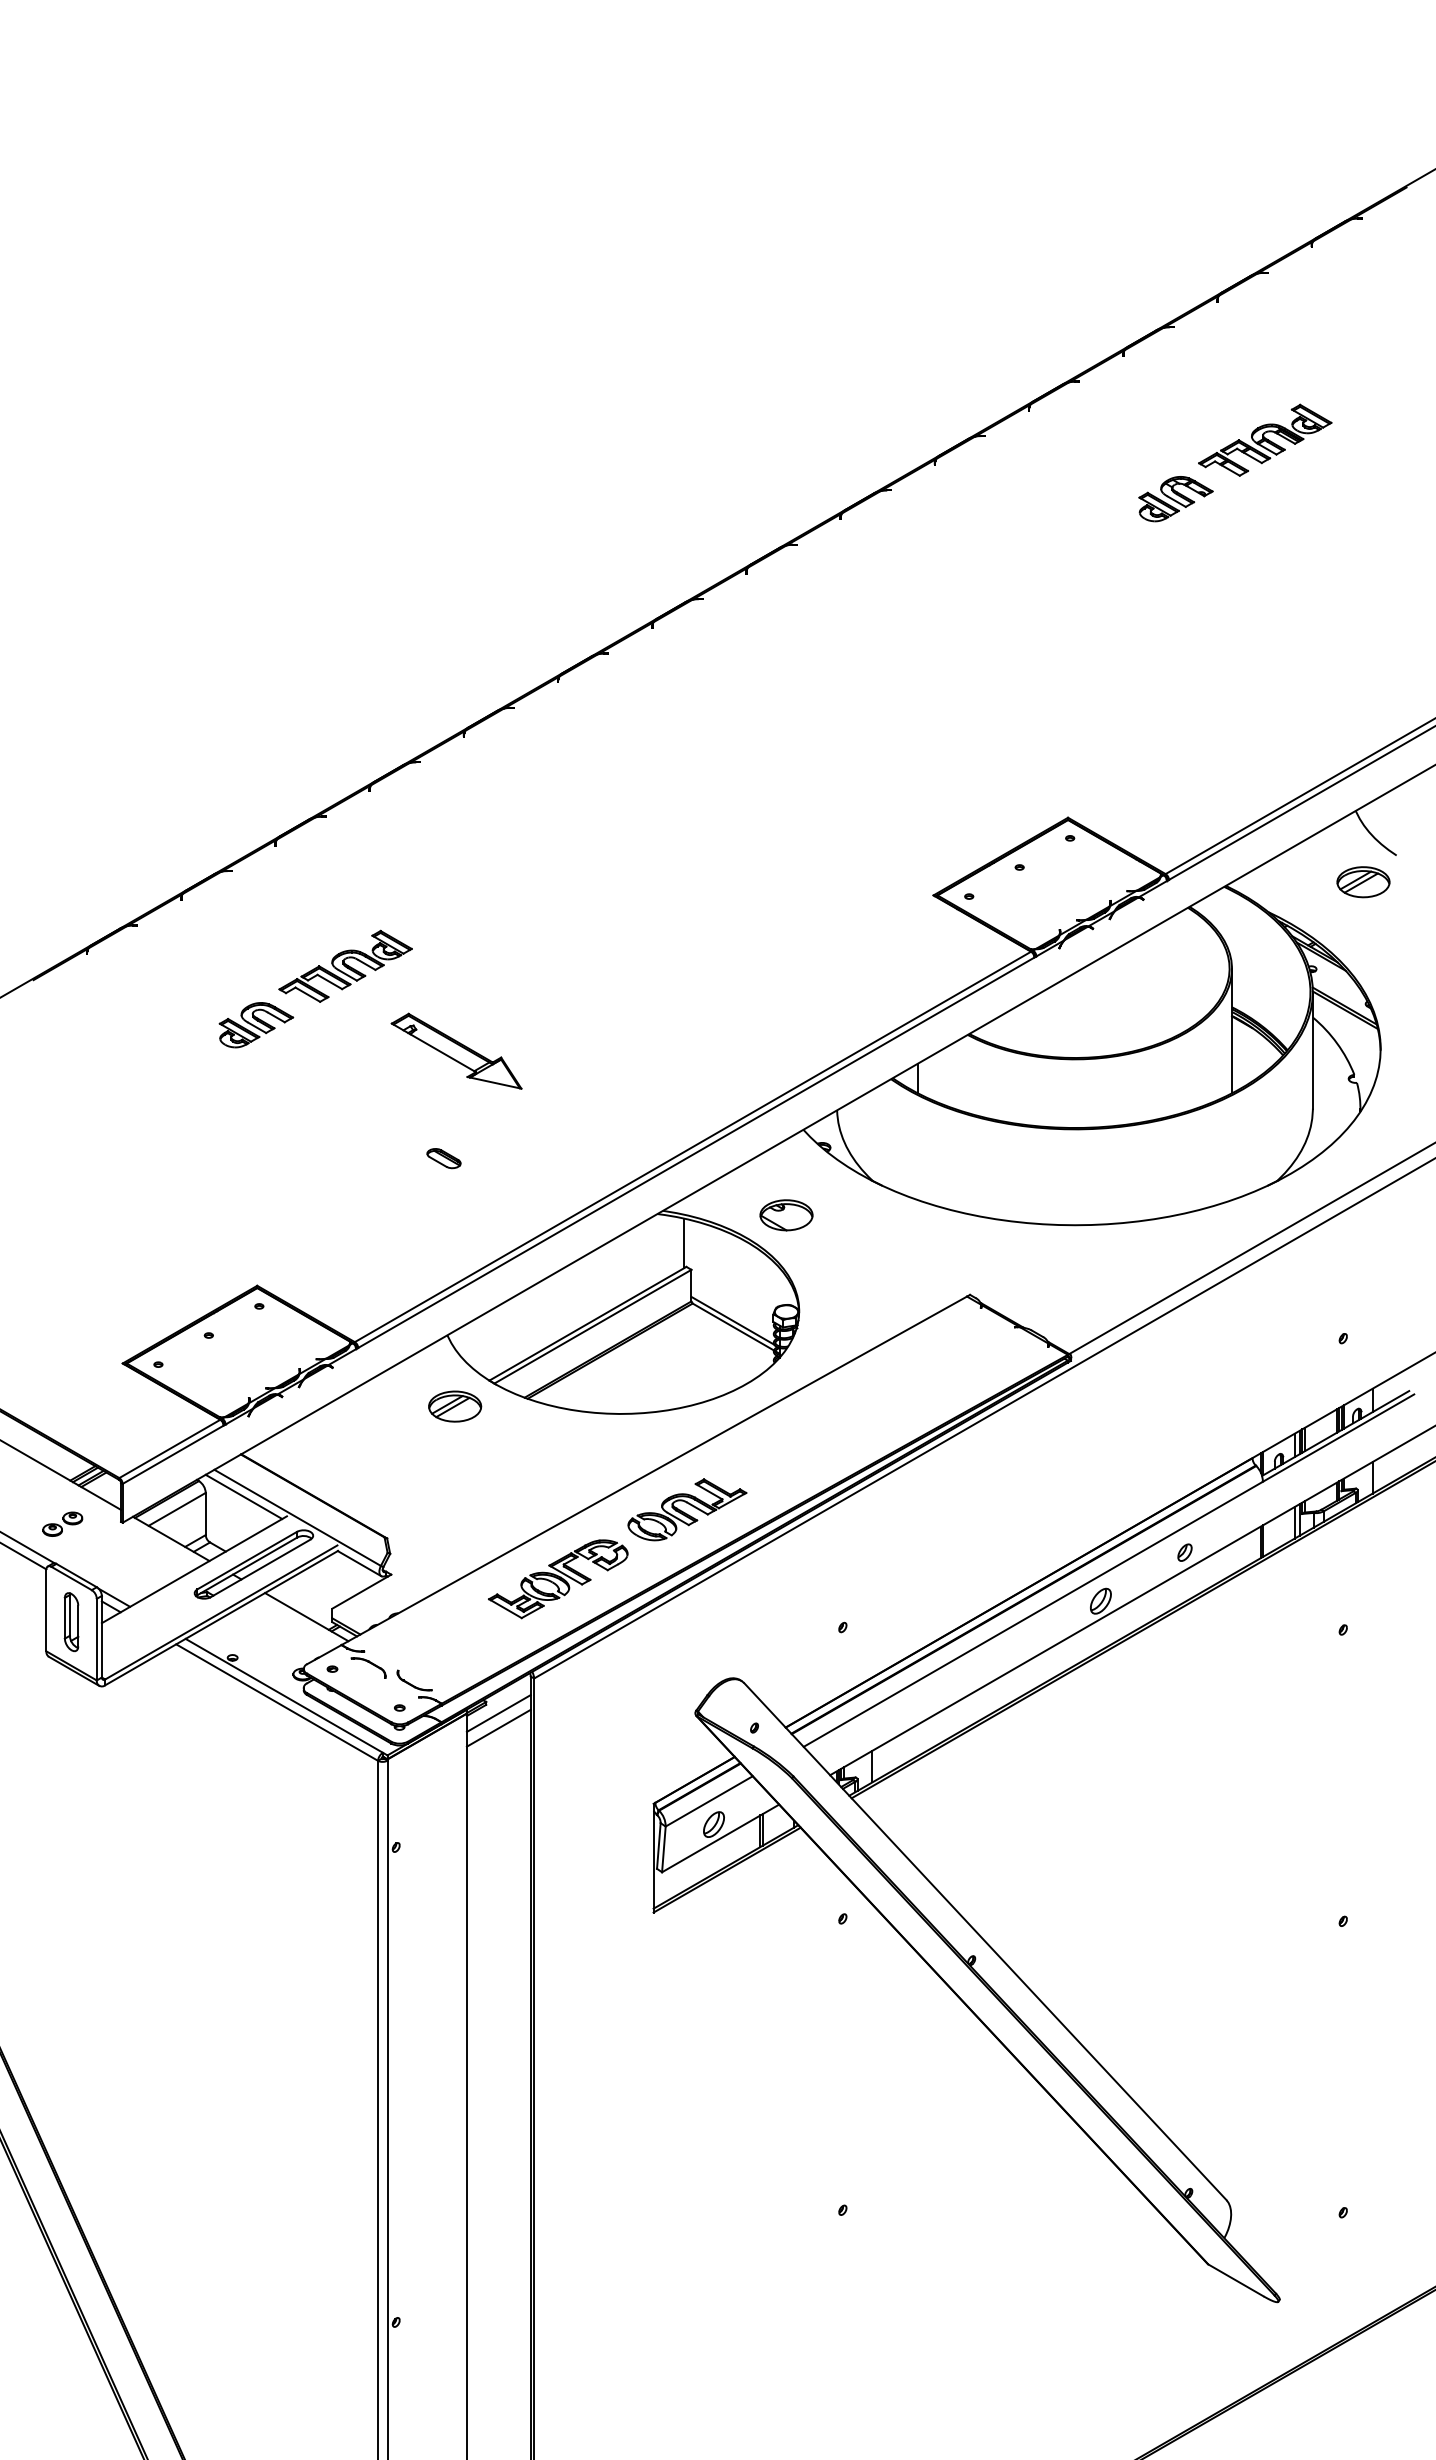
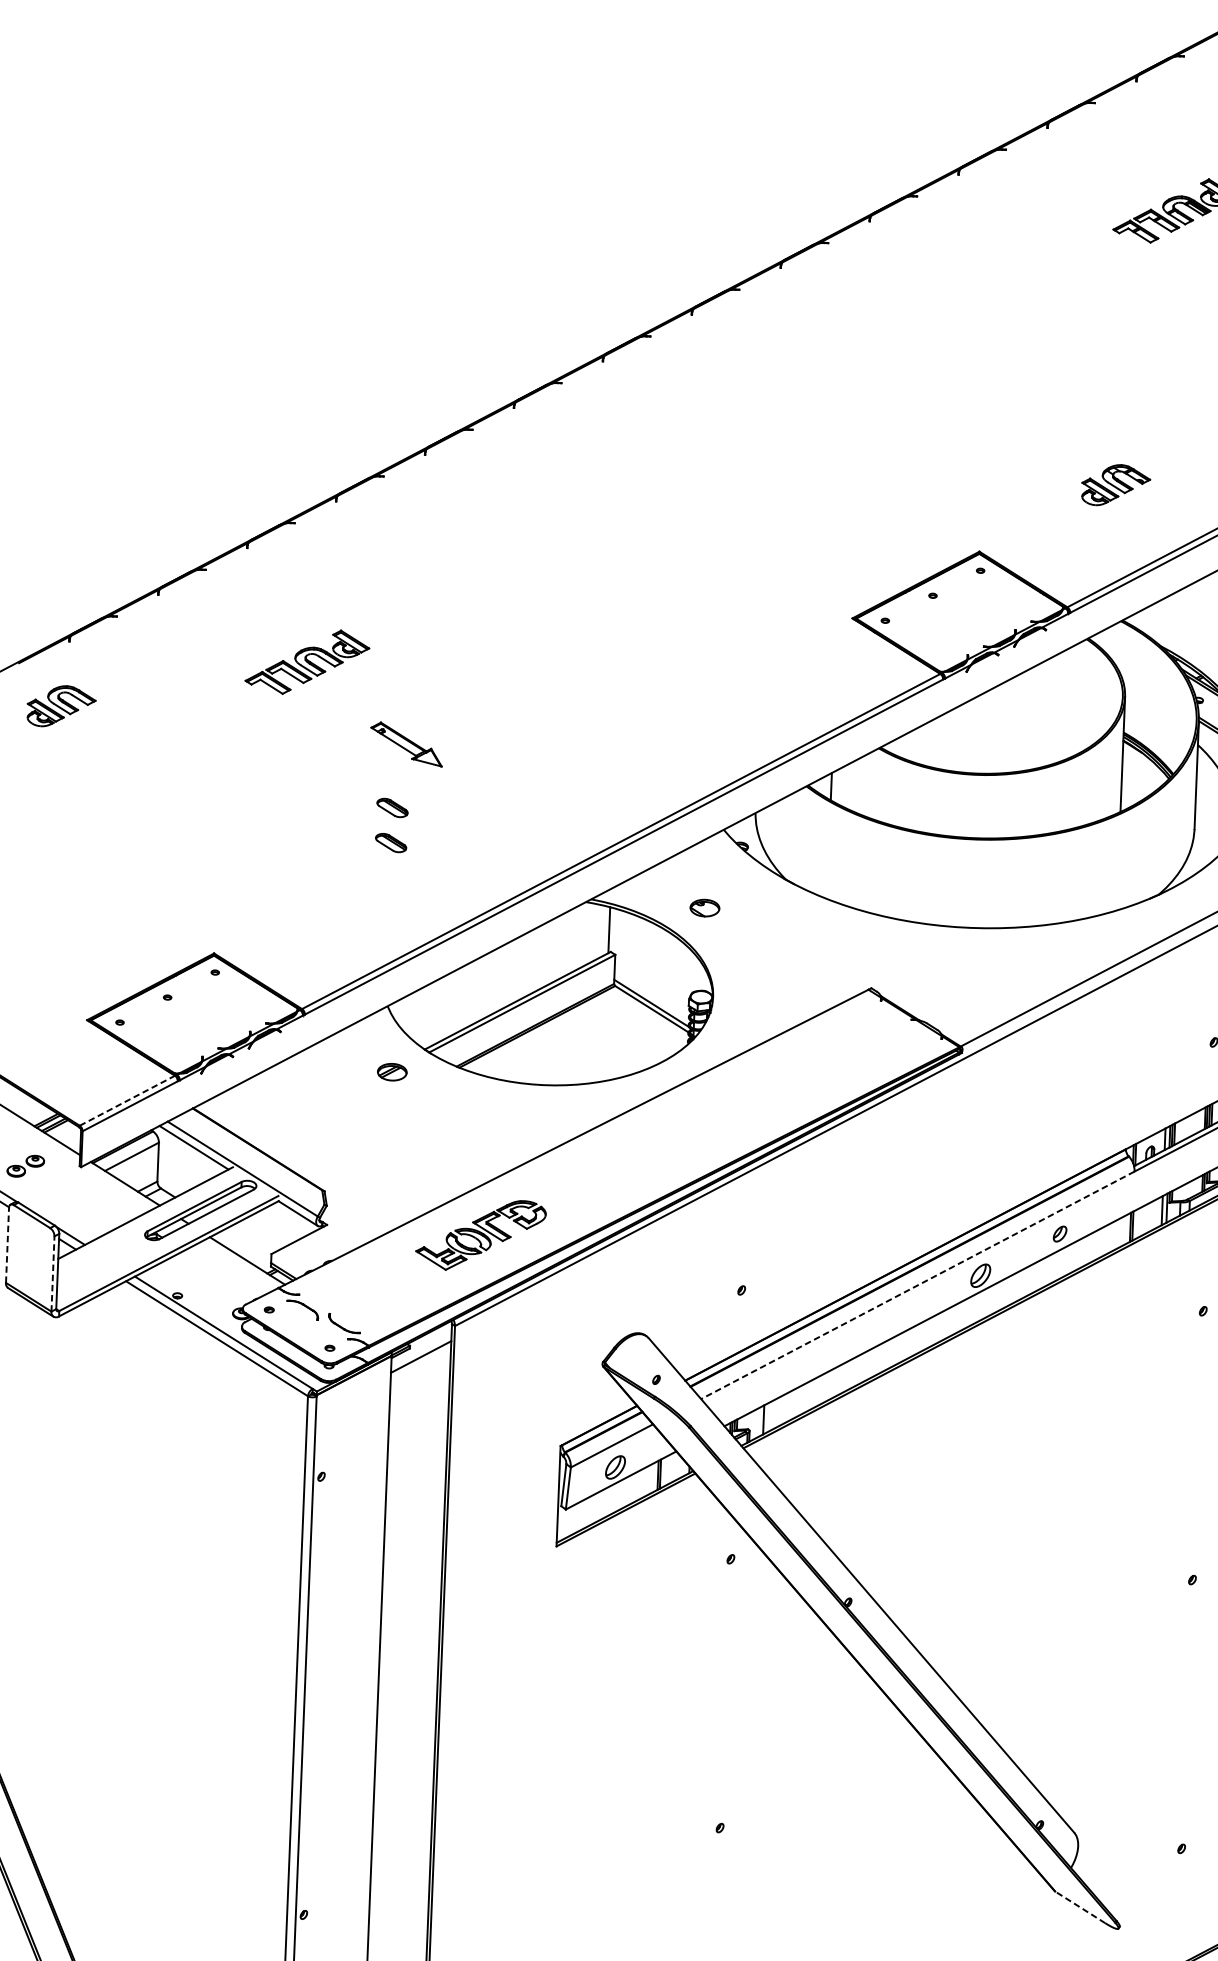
part: (1175, 499) -> (1115, 485), moved
part: (256, 1025) -> (61, 706), moved
part: (456, 1050) -> (406, 743), size x0.6
part: (443, 1120) -> (392, 807), added
part: (786, 1215) -> (704, 908), size x0.6
part: (455, 1406) -> (392, 1072), size x0.6
line: (170, 1448) -> (128, 1100), solid -> dashed
part: (687, 1509) -> (602, 1175), removed
line: (46, 1610) -> (7, 1245), solid -> dashed
line: (1032, 1614) -> (917, 1285), solid -> dashed
part: (71, 1622) -> (30, 1257), removed
line: (96, 1639) -> (52, 1273), solid -> dashed
line: (498, 1727) -> (420, 1369), removed
line: (1235, 2280) -> (1079, 1907), solid -> dashed

